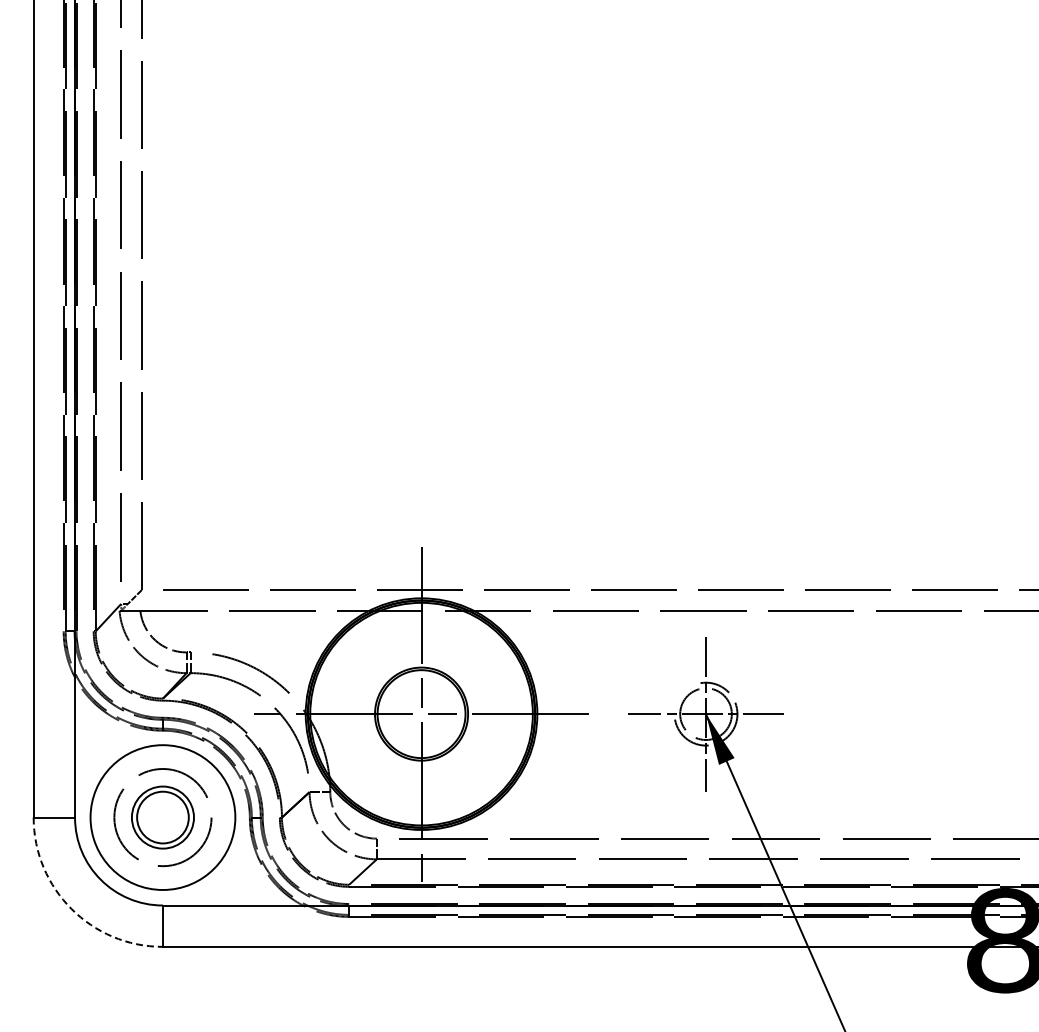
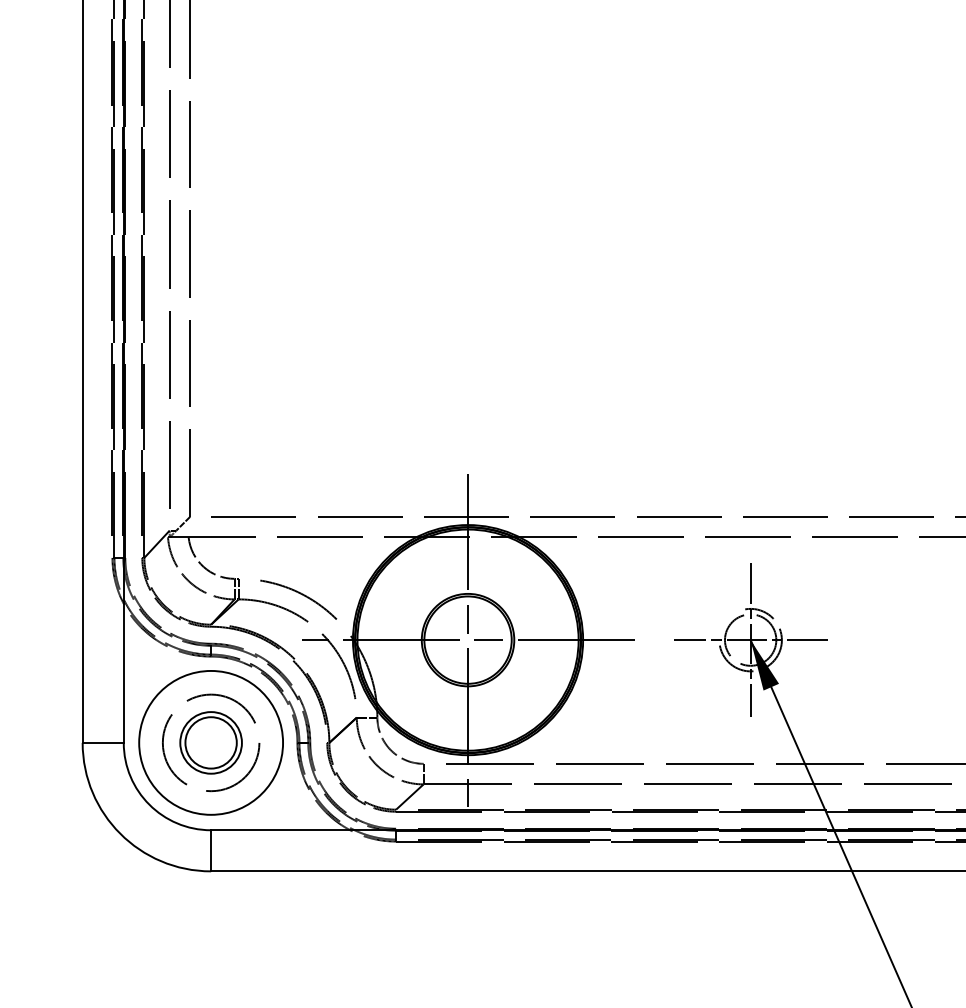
arc: (71, 909) -> (120, 834), dashed -> solid

